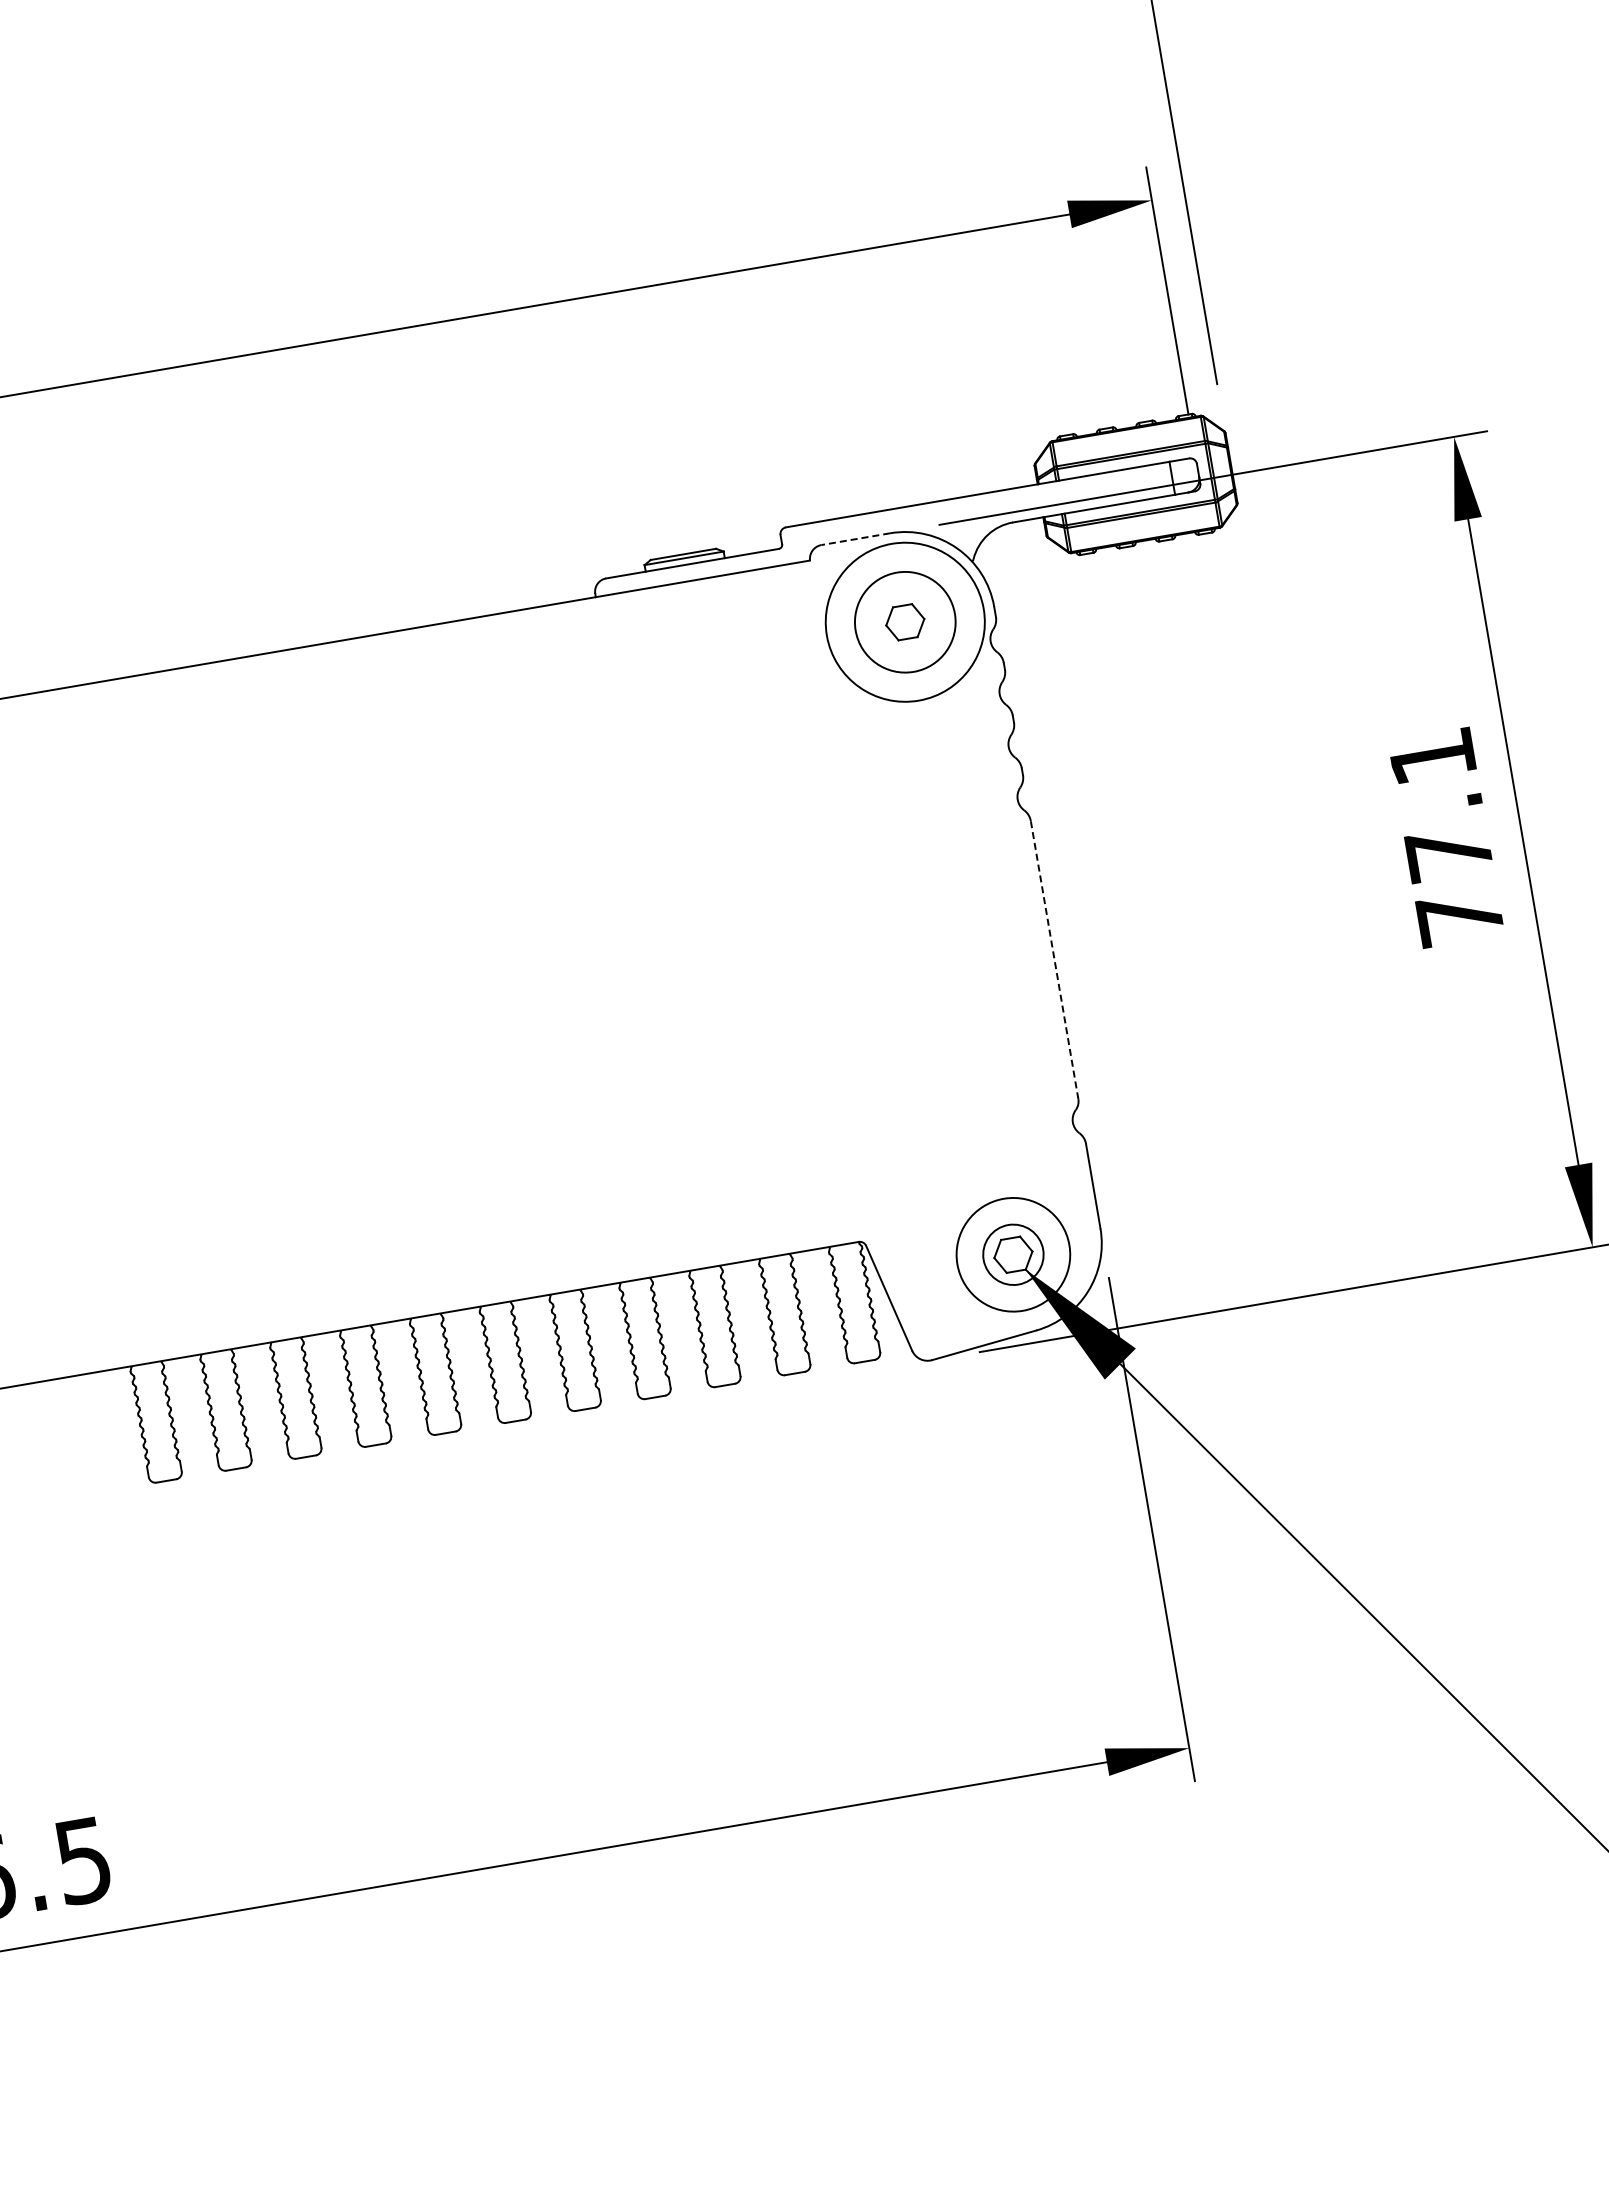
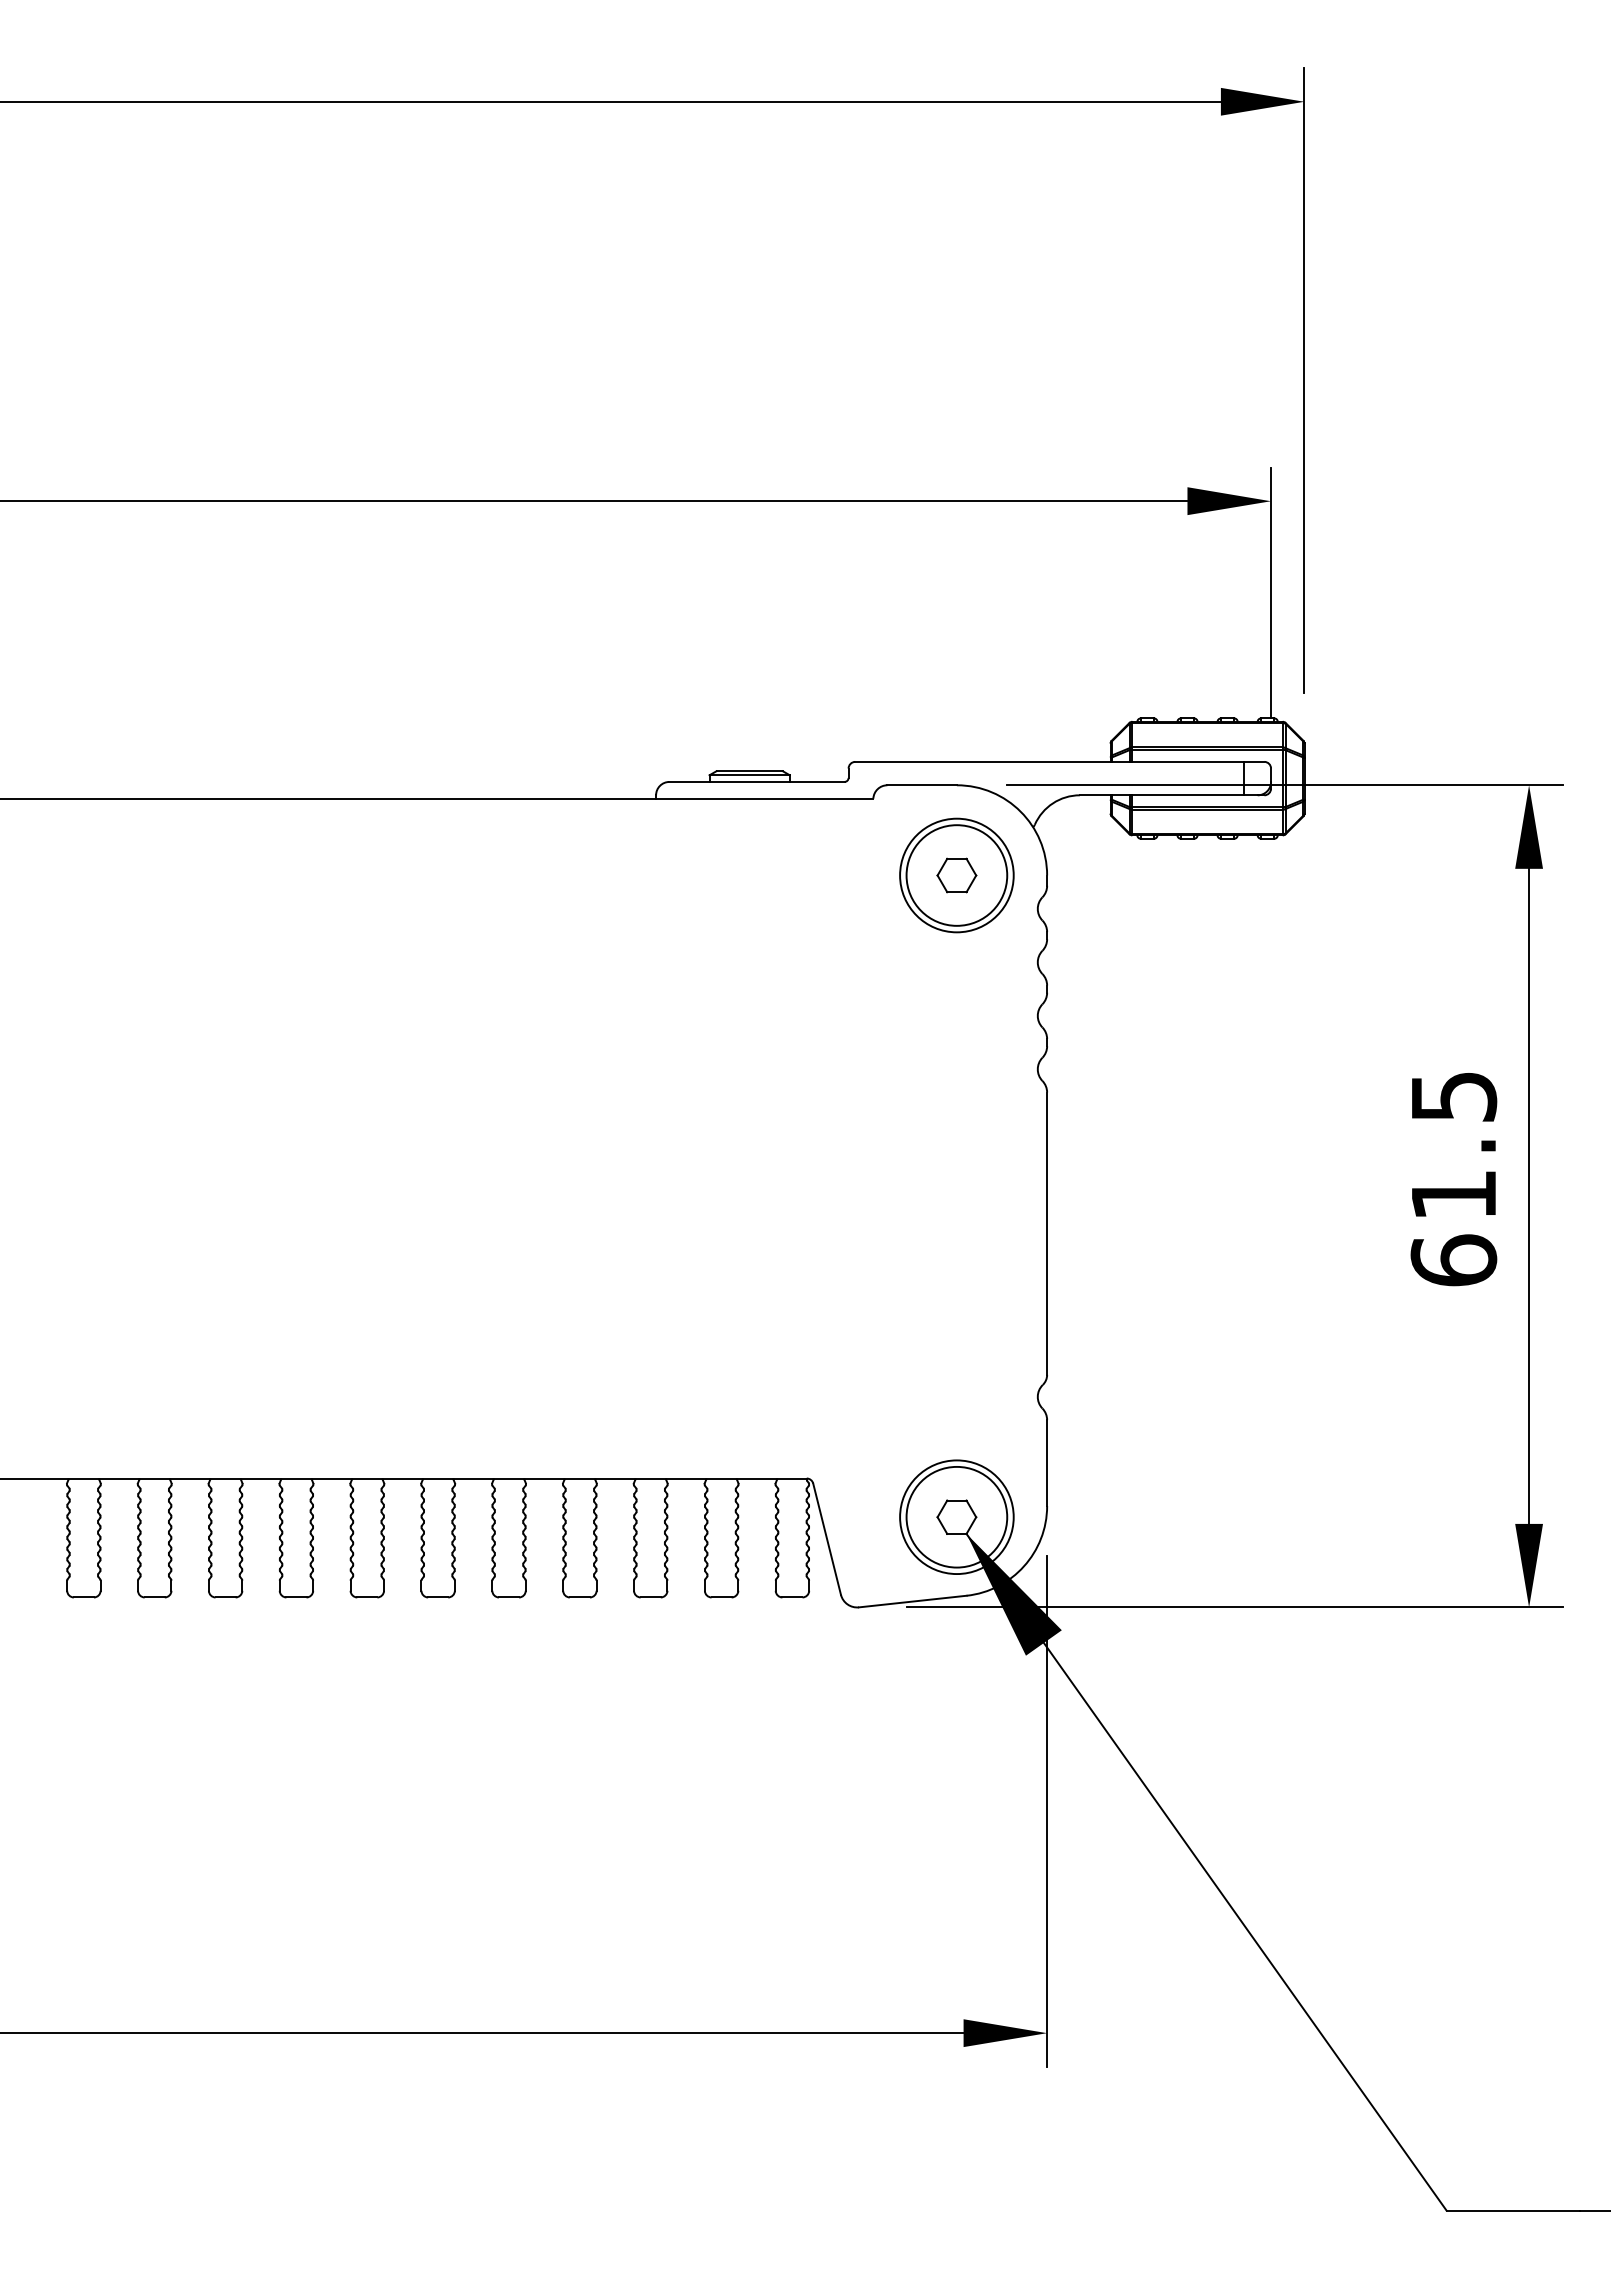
line: (856, 539) -> (922, 785), dashed -> solid
circle: (904, 622) -> (956, 875), size x0.71
text: (1446, 838) -> (1453, 1179), 77.1 -> 61.5
line: (1054, 959) -> (1047, 1233), dashed -> solid
circle: (1012, 1254) -> (956, 1516), size x1.67

